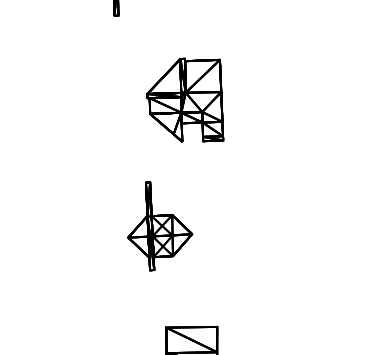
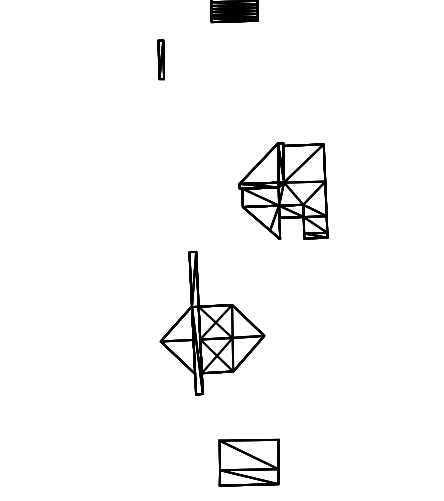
part: (185, 99) -> (283, 190), moved
part: (160, 226) -> (212, 323), size x1.4

